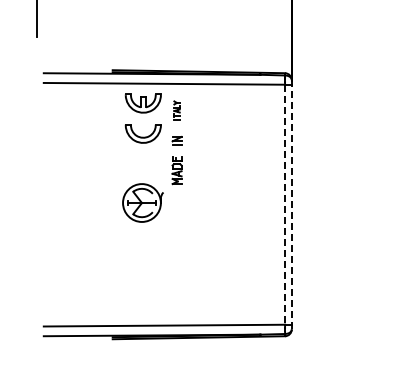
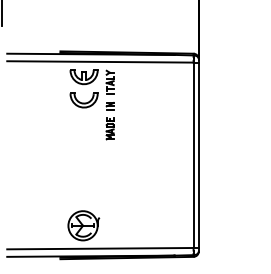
part: (176, 110) -> (109, 82), size x1.67
part: (142, 202) -> (83, 225), moved
line: (291, 204) -> (198, 155), dashed -> solid
line: (285, 205) -> (193, 155), dashed -> solid

